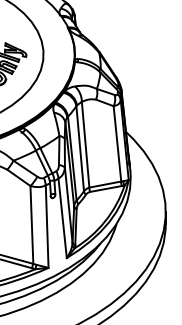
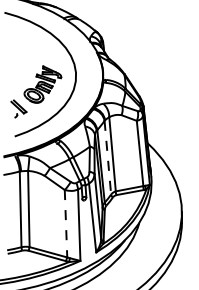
line: (79, 149) -> (107, 158), solid -> dashed
line: (32, 224) -> (66, 223), solid -> dashed

